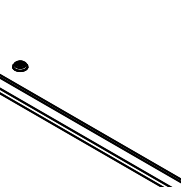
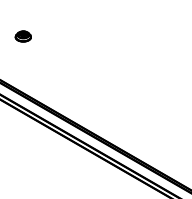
part: (19, 66) -> (22, 36), moved

